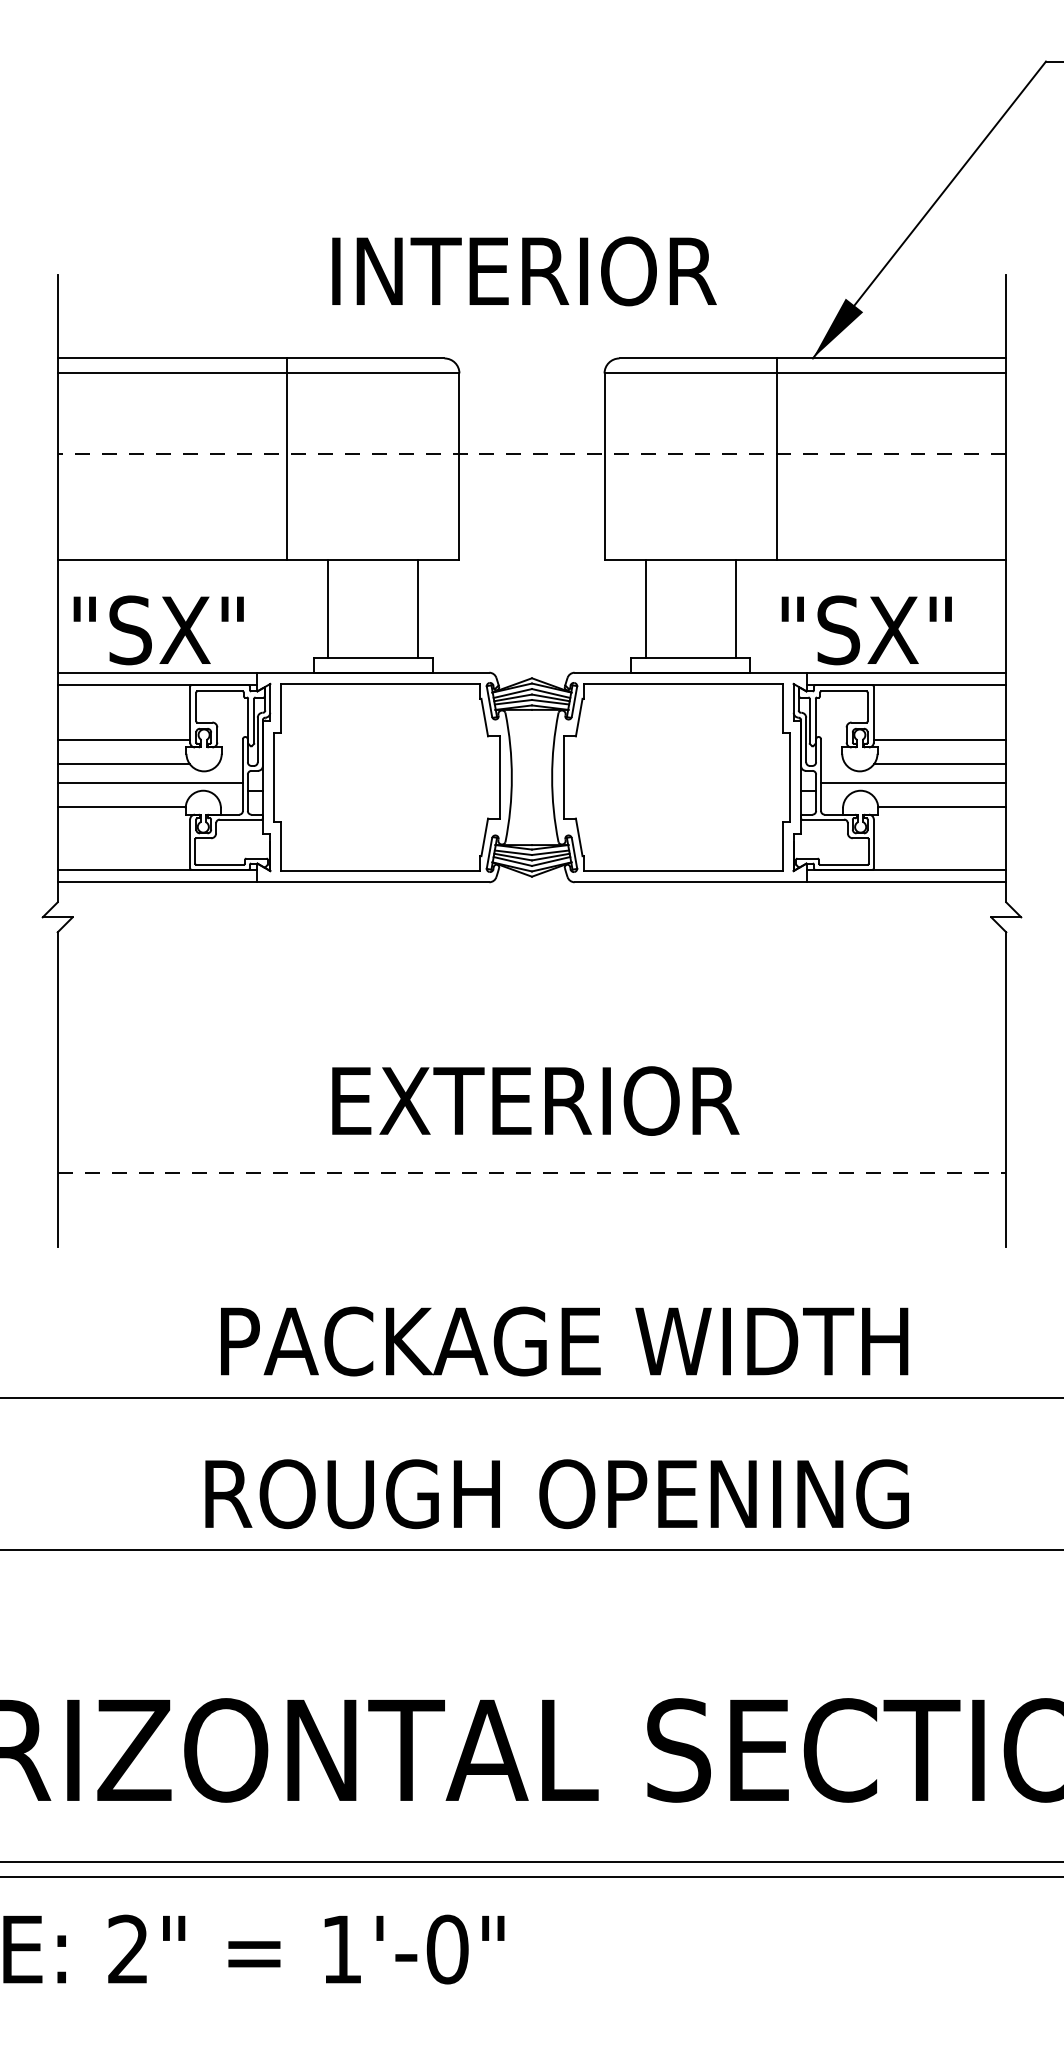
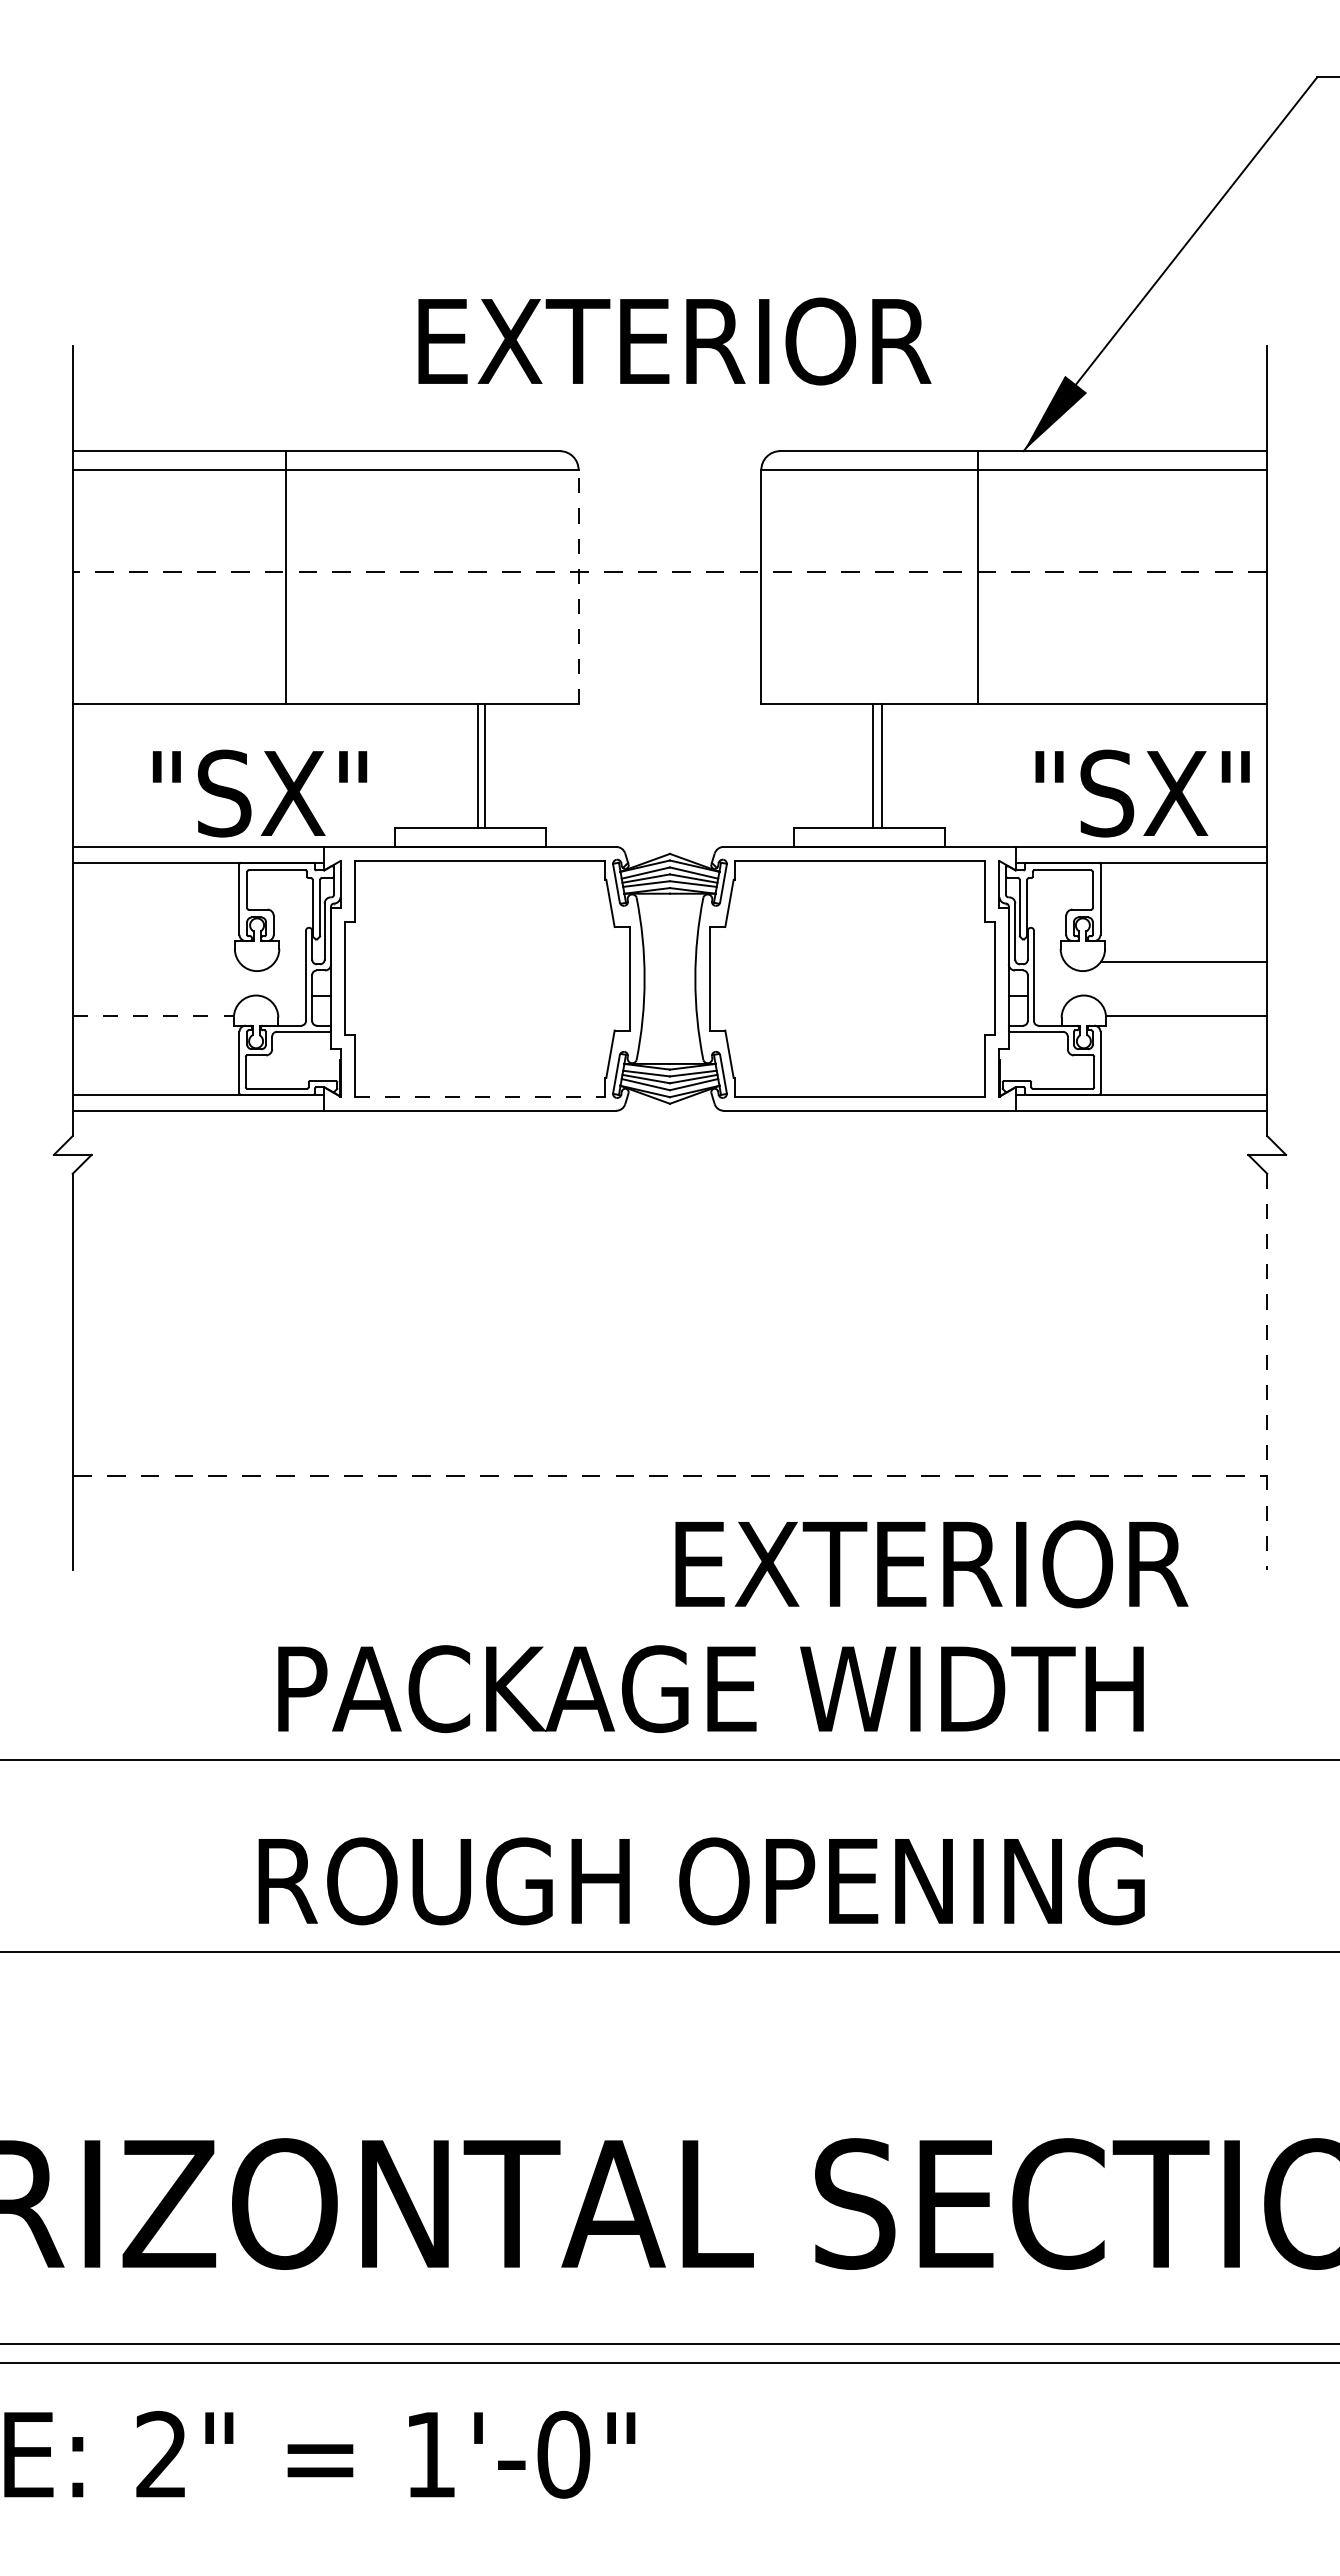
text: (539, 271) -> (679, 341), INTERIOR -> EXTERIOR
line: (287, 458) -> (285, 577), moved
line: (459, 465) -> (578, 586), solid -> dashed
line: (328, 608) -> (477, 766), moved
line: (418, 608) -> (484, 766), moved
line: (645, 608) -> (882, 766), moved
line: (735, 608) -> (873, 766), moved
text: (159, 630) -> (260, 793), moved
text: (866, 630) -> (1142, 793), moved
line: (123, 739) -> (155, 931), removed
line: (939, 739) -> (1183, 931), removed
line: (123, 763) -> (155, 961), removed
line: (149, 783) -> (188, 986), removed
line: (913, 783) -> (1150, 986), removed
line: (121, 807) -> (153, 1016), solid -> dashed
line: (381, 870) -> (480, 1096), solid -> dashed
line: (1006, 1089) -> (1267, 1371), solid -> dashed
text: (535, 1101) -> (931, 1564), moved

